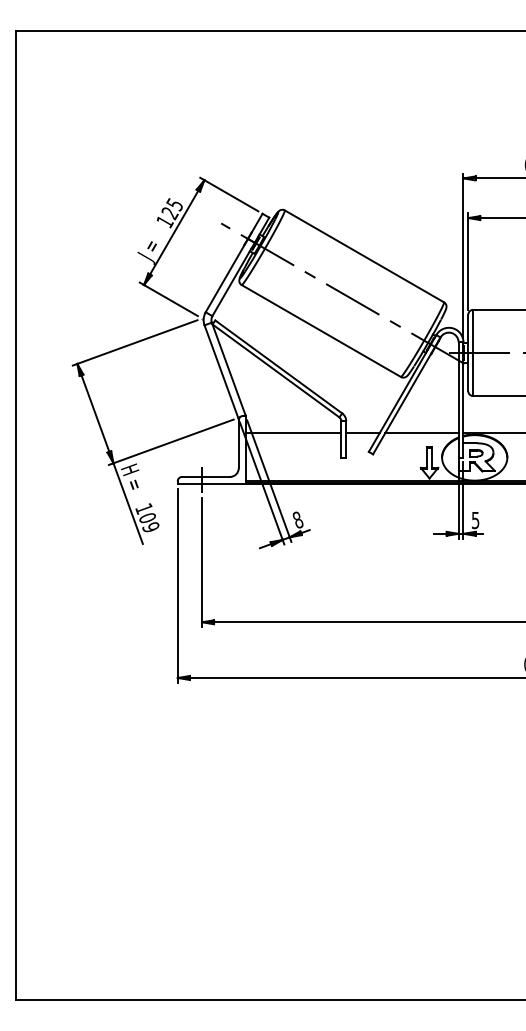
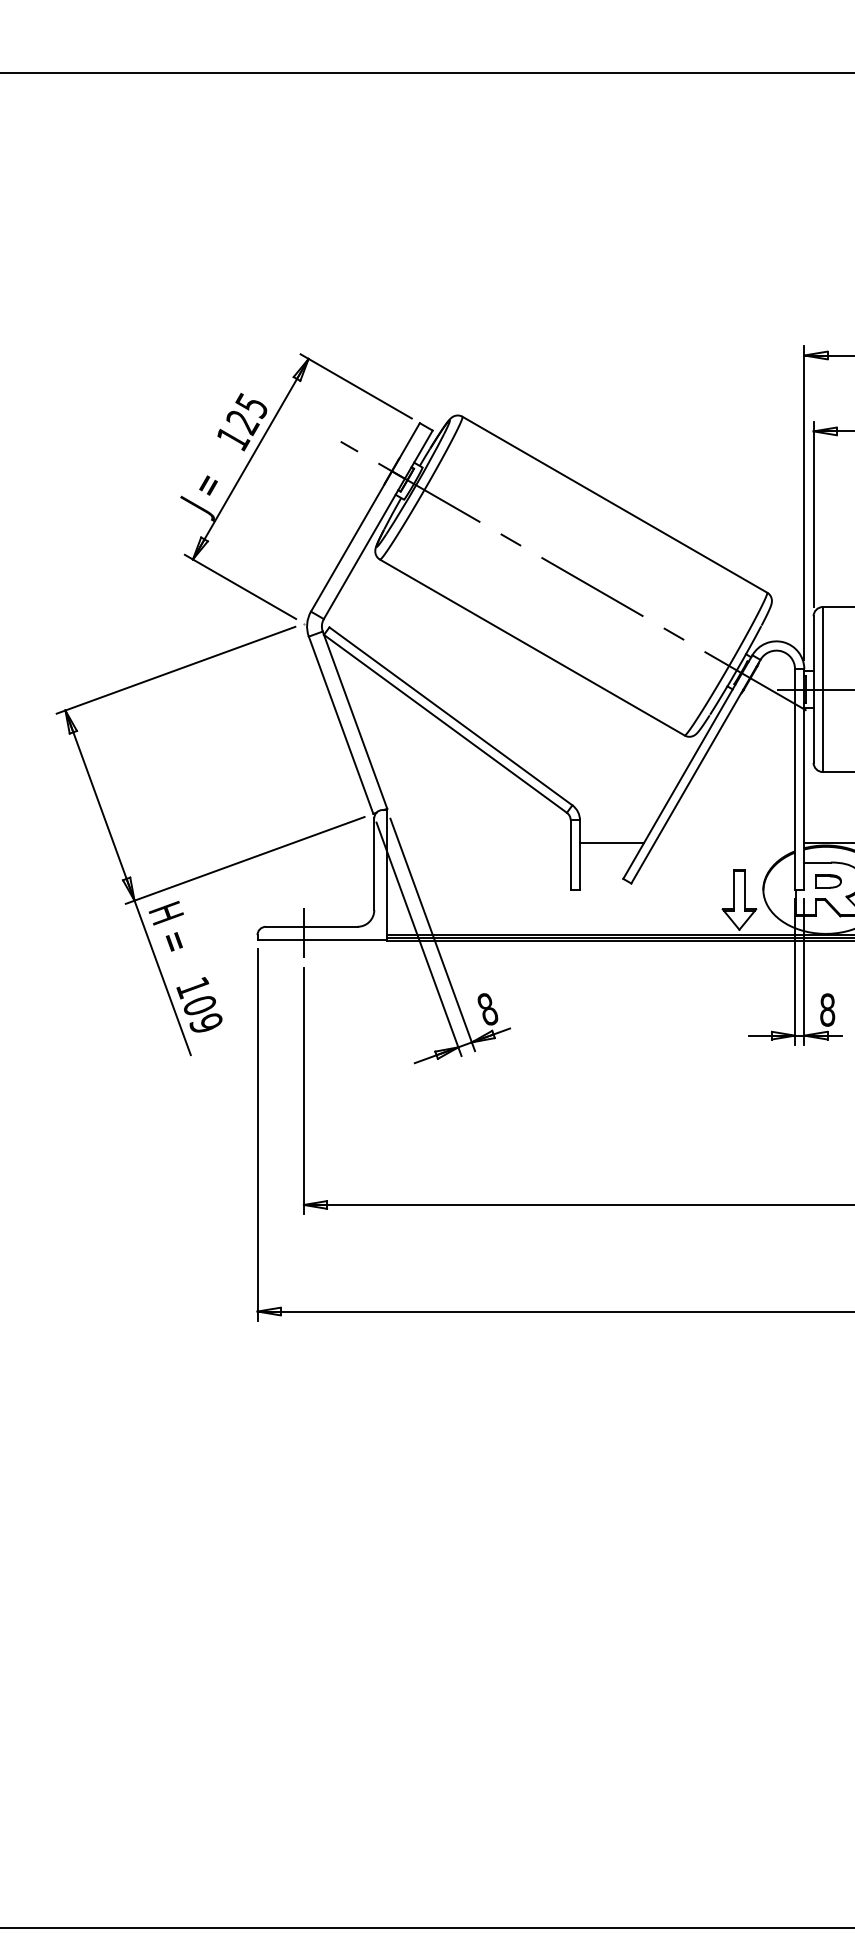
line: (293, 433) -> (479, 843), removed
line: (421, 433) -> (724, 843), removed
text: (475, 520) -> (827, 1010), 5 -> 8

